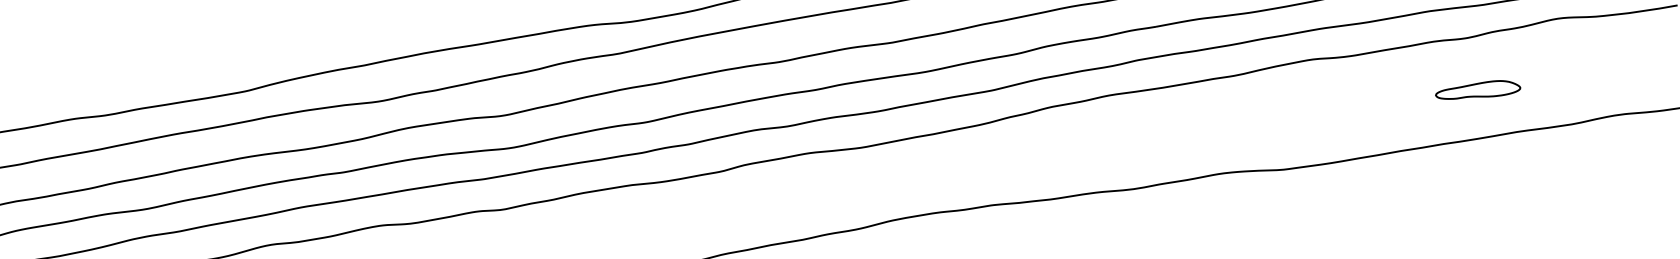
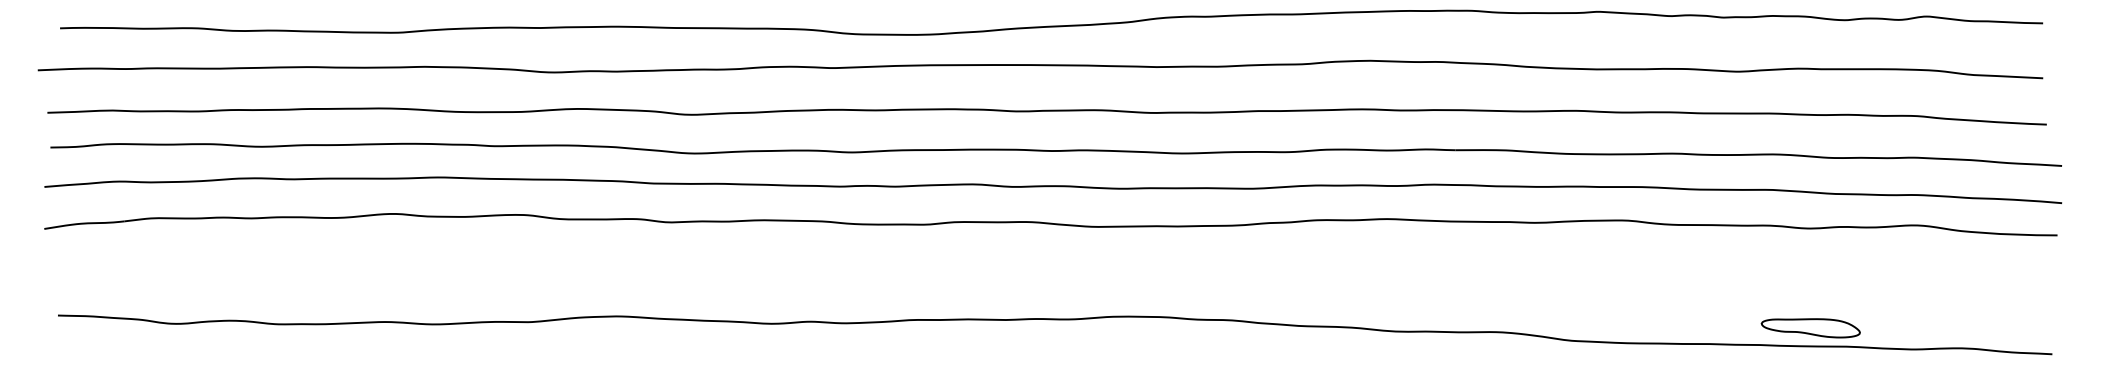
part: (1477, 91) -> (1810, 328), moved

